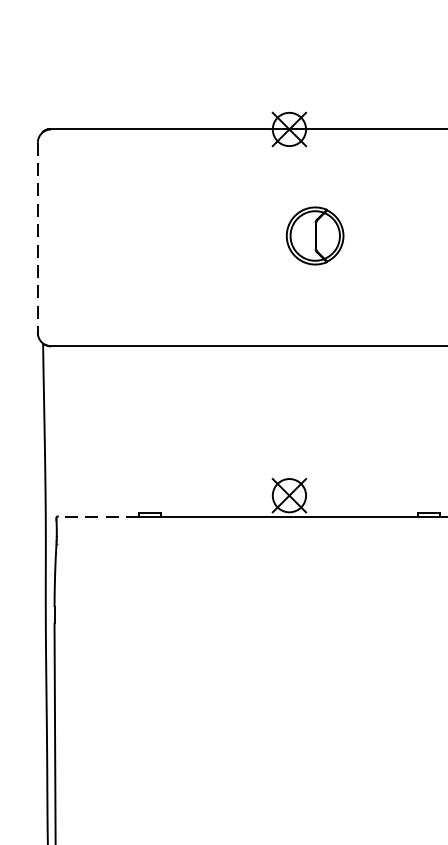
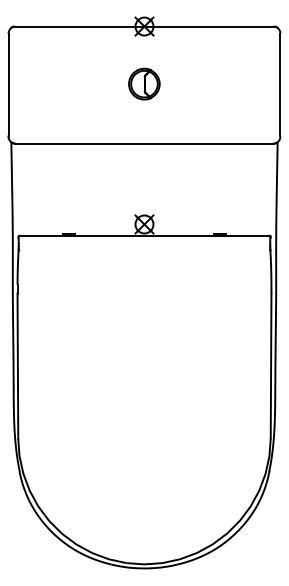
part: (315, 234) -> (144, 83), moved
line: (37, 238) -> (8, 85), dashed -> solid
line: (98, 516) -> (41, 235), dashed -> solid

